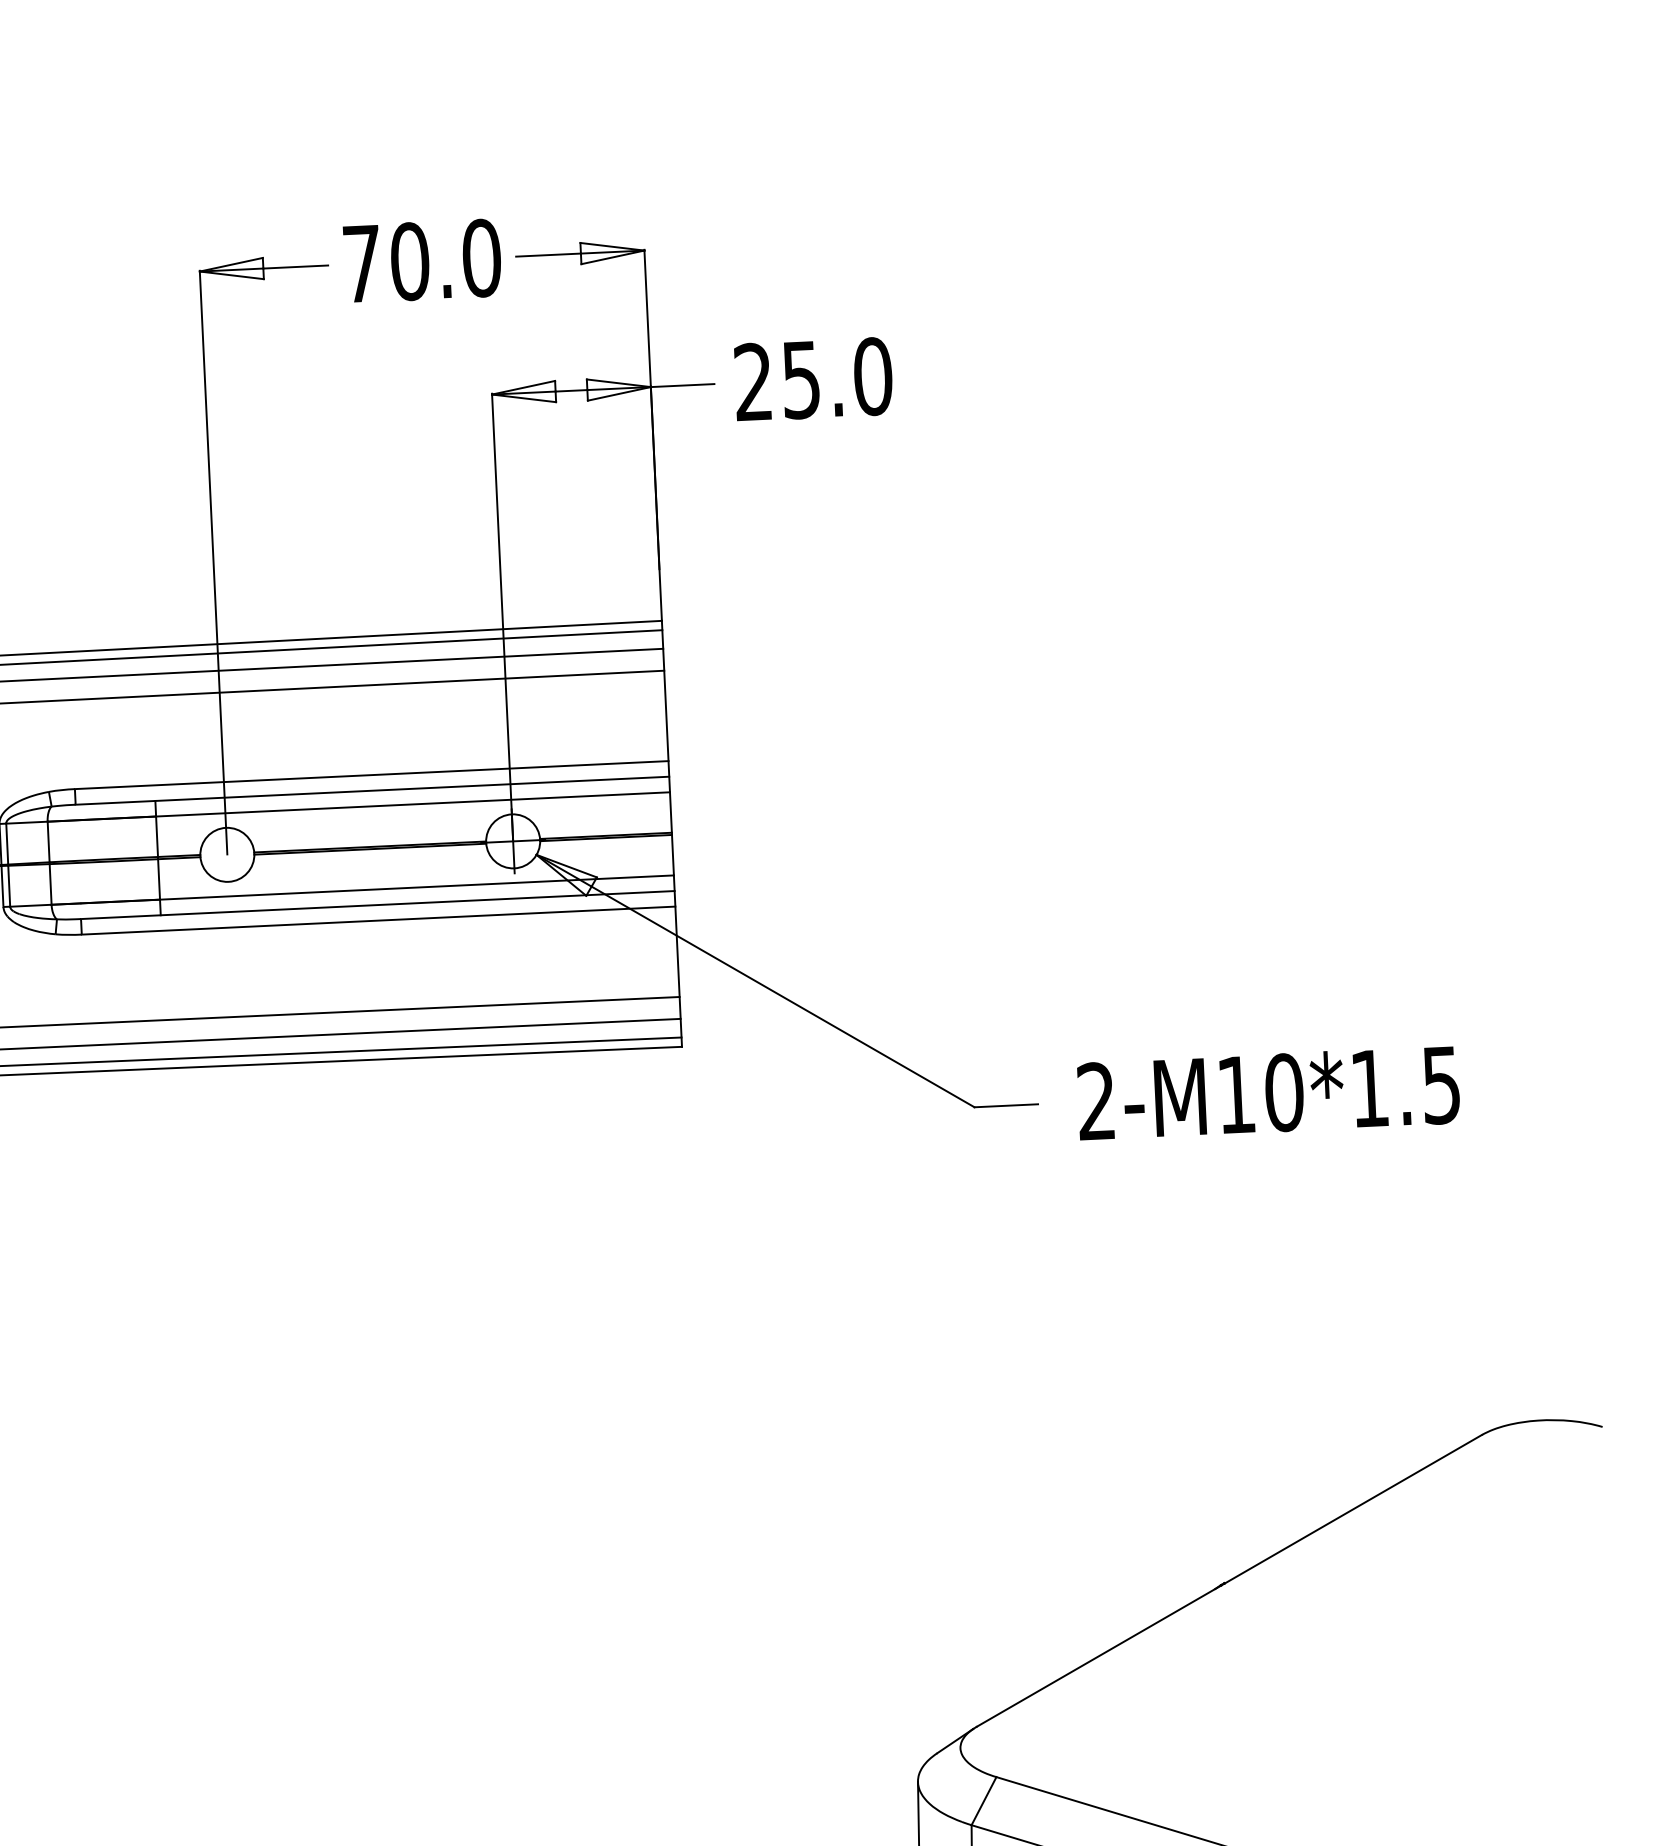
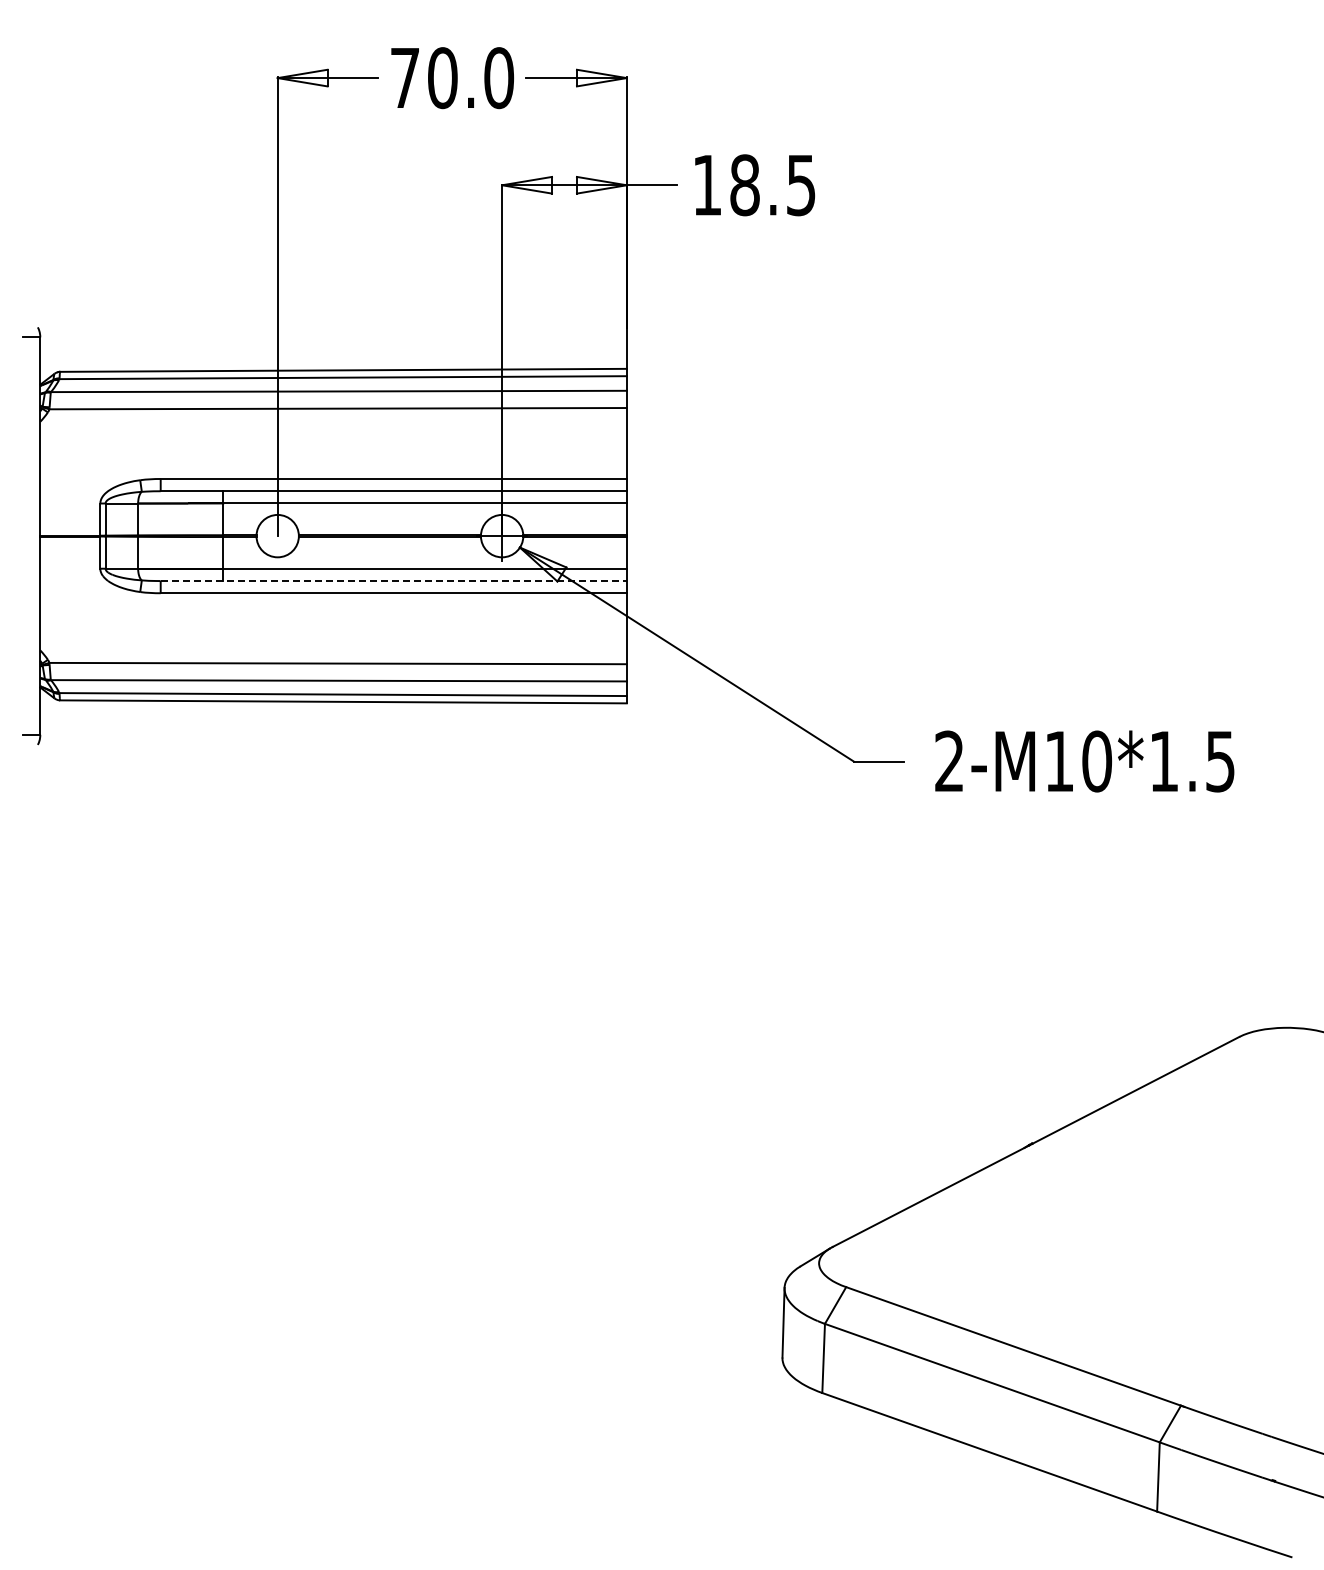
text: (813, 379) -> (754, 185), 25.0 -> 18.5
line: (378, 905) -> (394, 581), solid -> dashed

